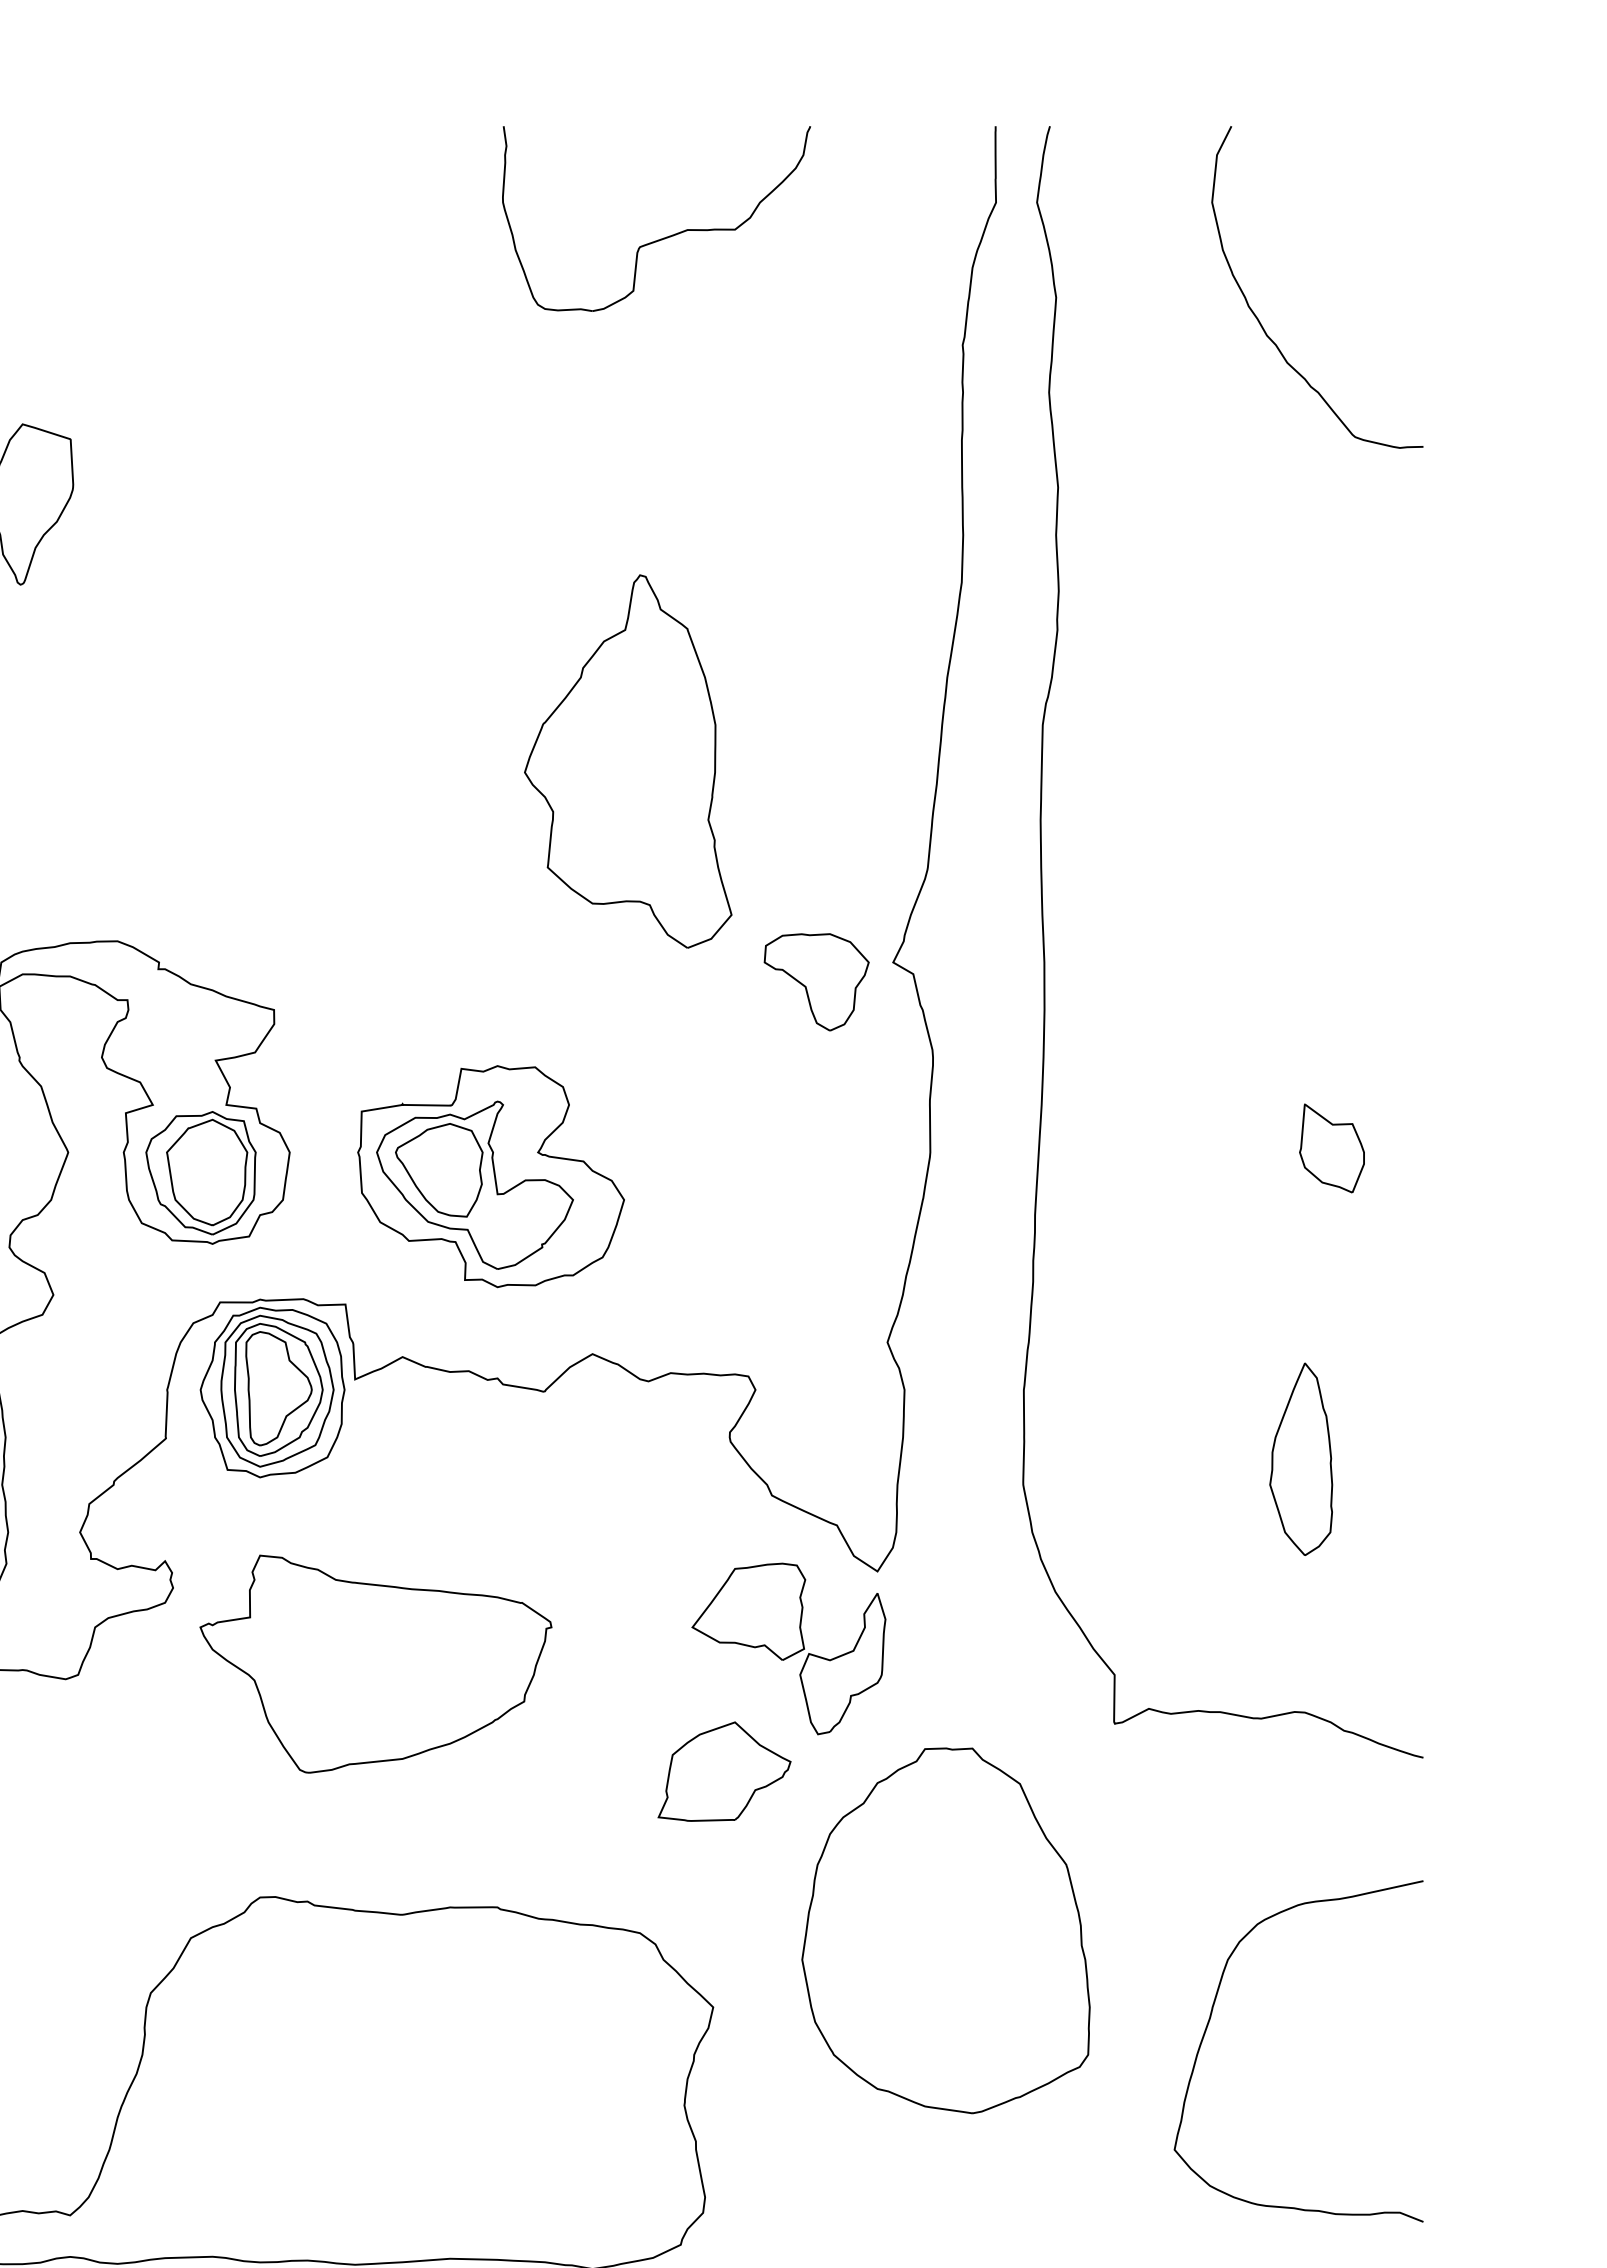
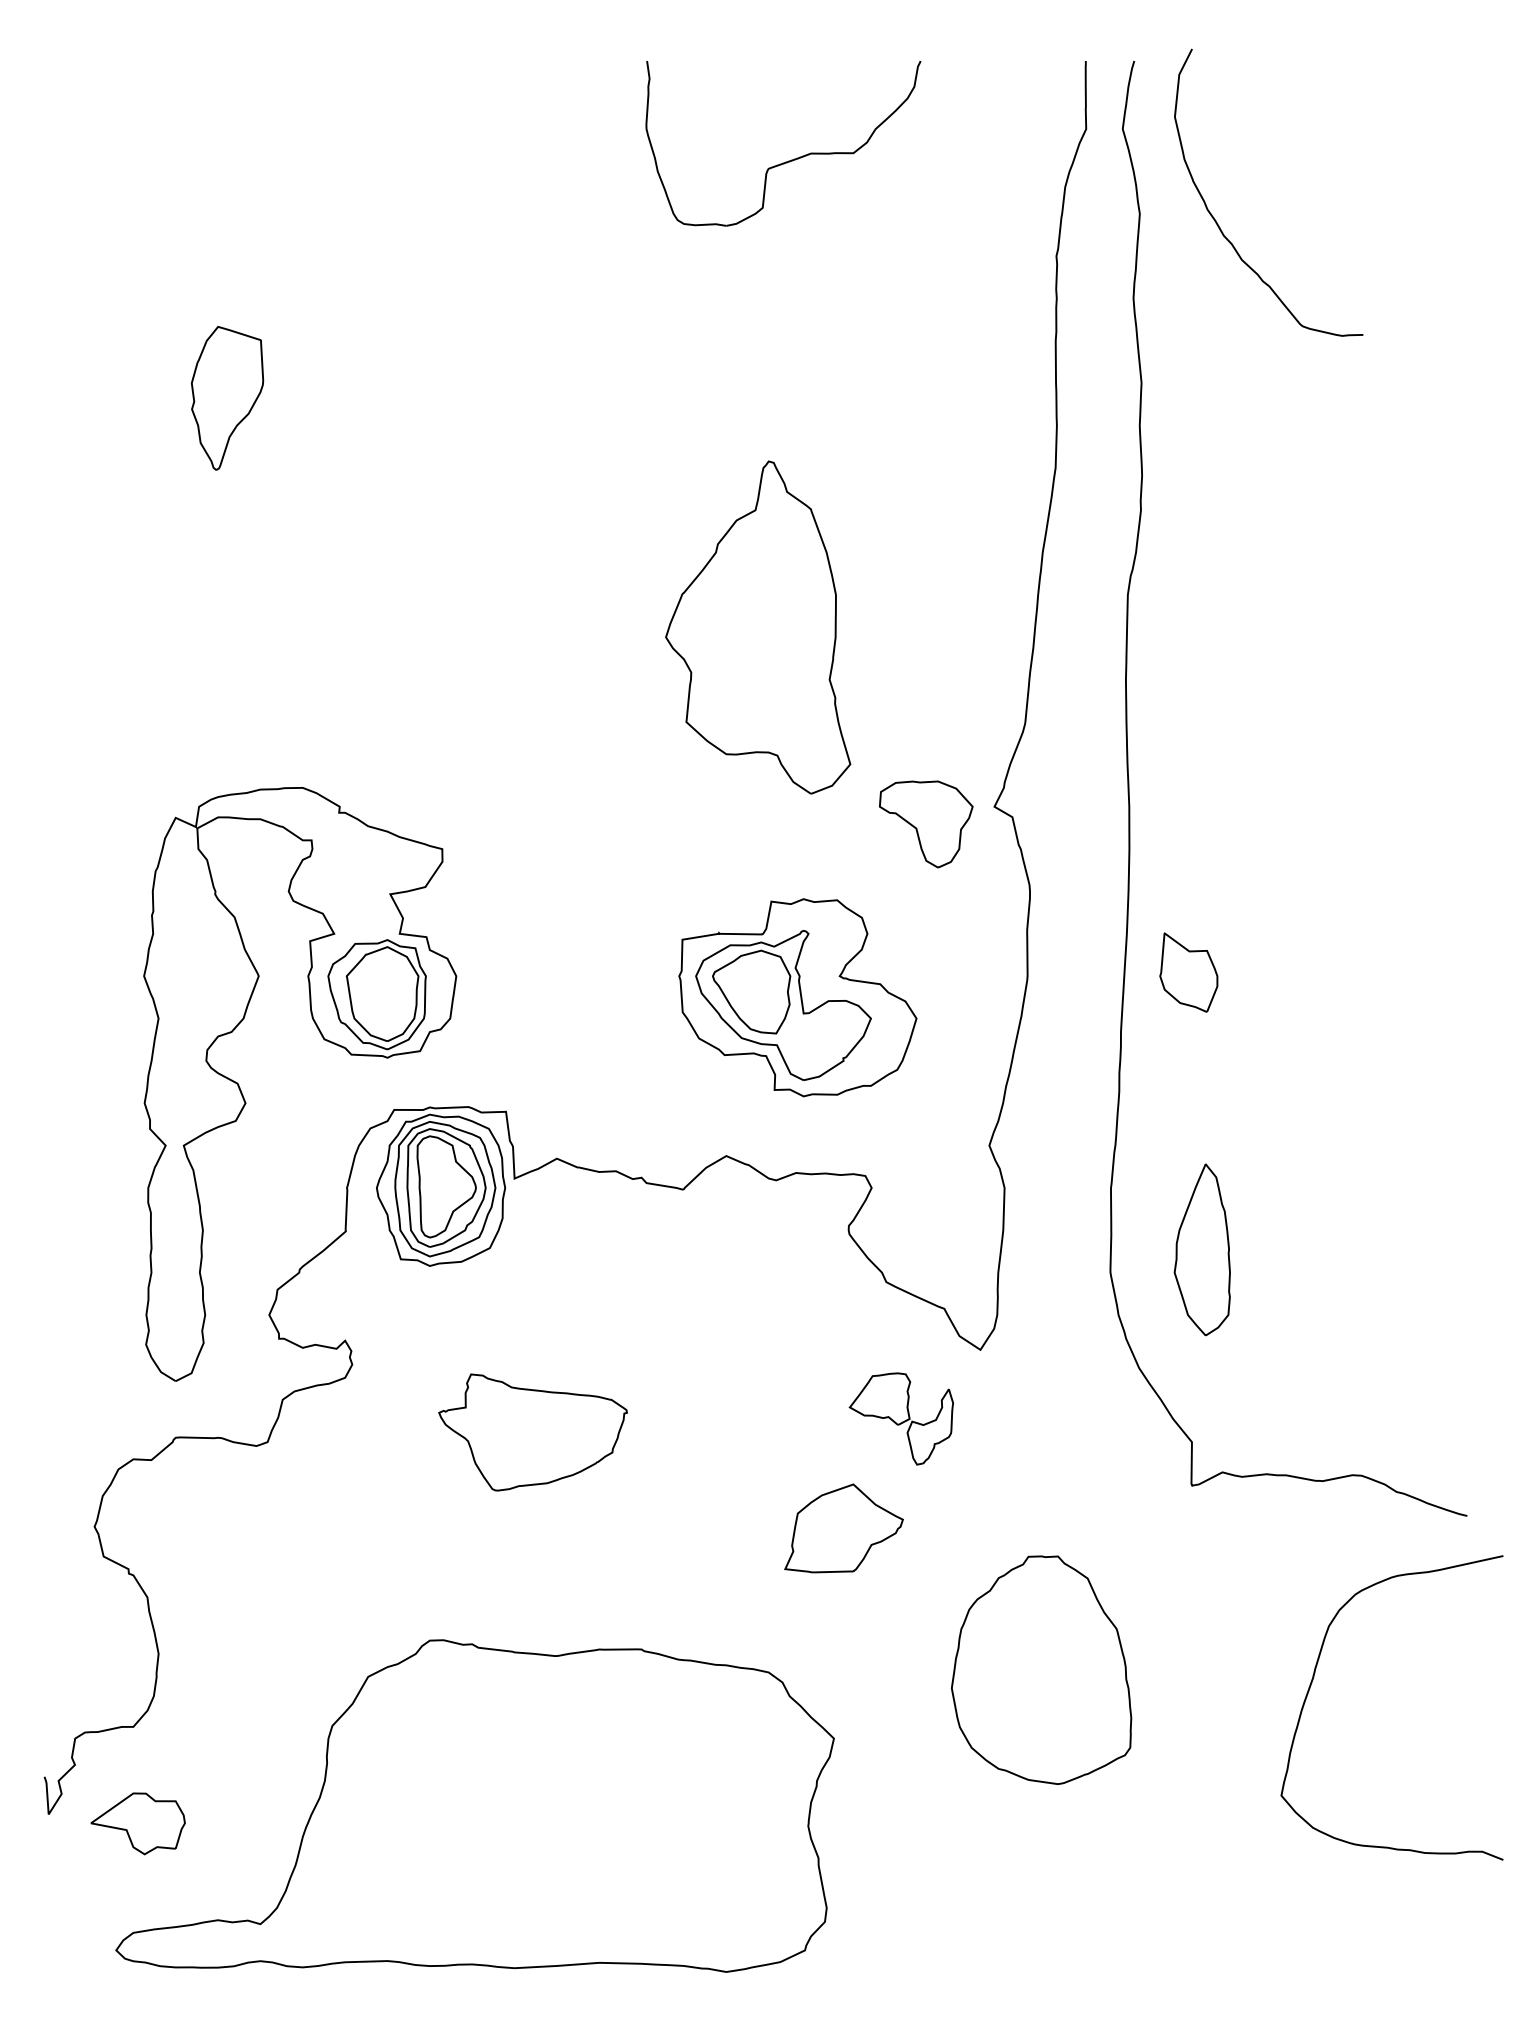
curve: (1258, 318) -> (1216, 220), moved
part: (1331, 1148) -> (1188, 972), moved
part: (490, 1176) -> (797, 997), moved
part: (1300, 1458) -> (1201, 1249), moved
part: (788, 1648) -> (901, 1418), size x0.6
part: (375, 1664) -> (532, 1432), size x0.6
part: (945, 1929) -> (1041, 1669), size x0.7
curve: (1210, 2020) -> (1313, 1680), moved

